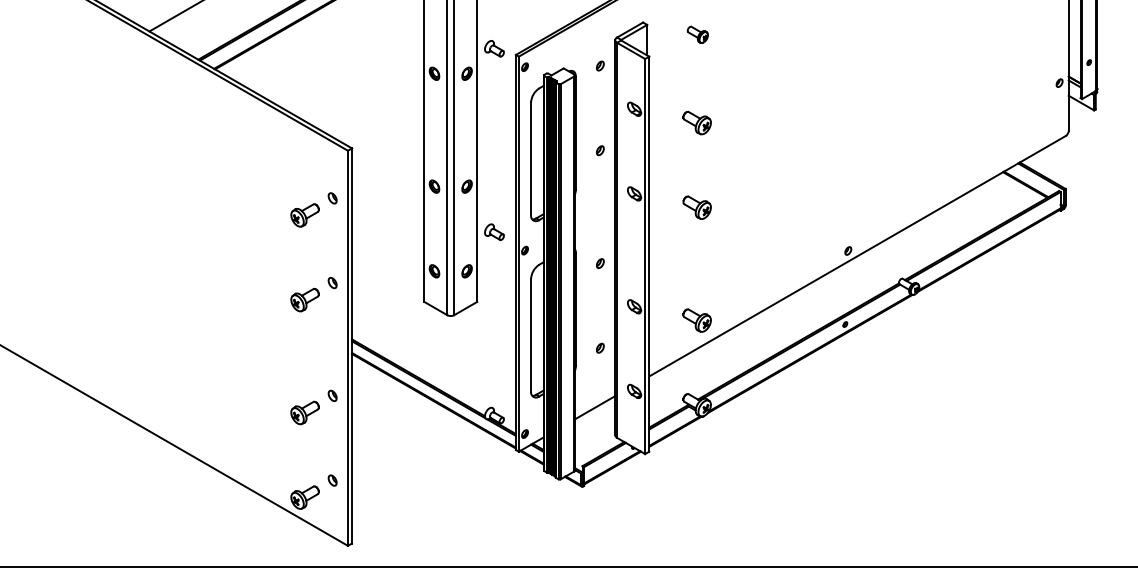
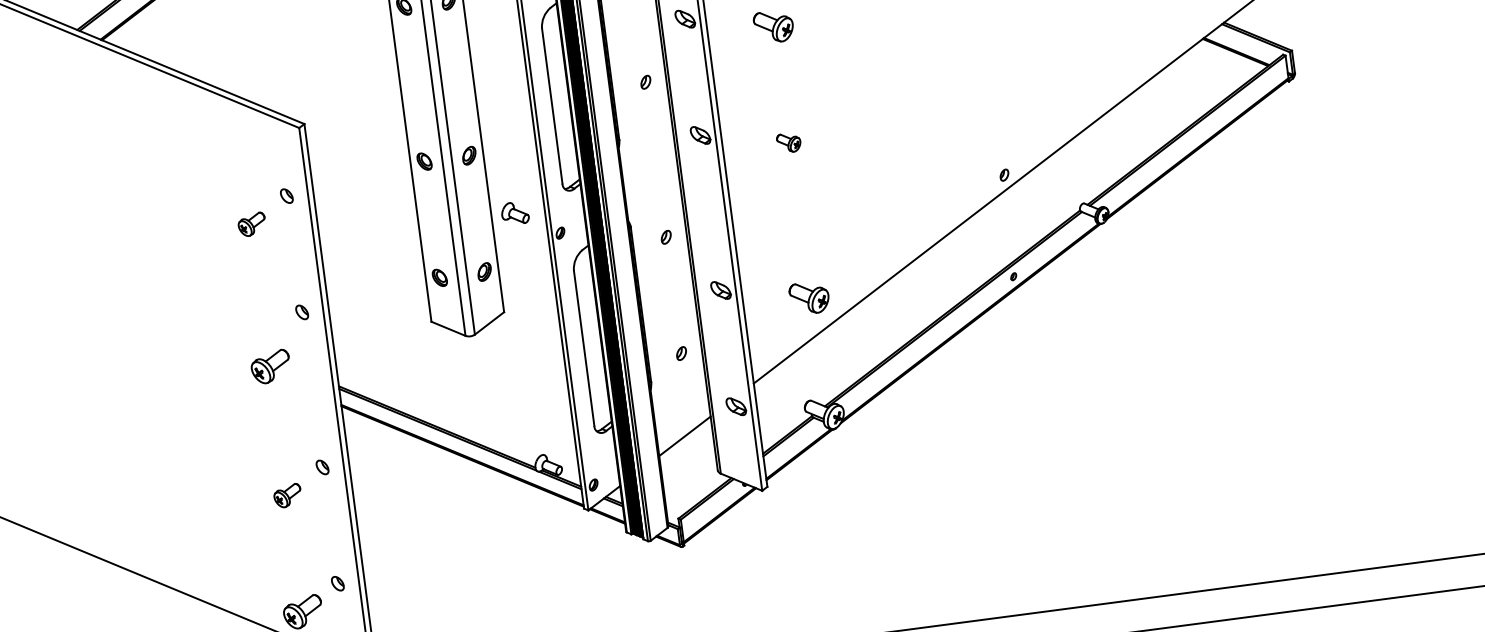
part: (696, 207) -> (788, 142), size x0.6
part: (304, 215) -> (251, 224), size x0.7
part: (304, 300) -> (270, 367), moved
part: (304, 412) -> (286, 495), size x0.7

